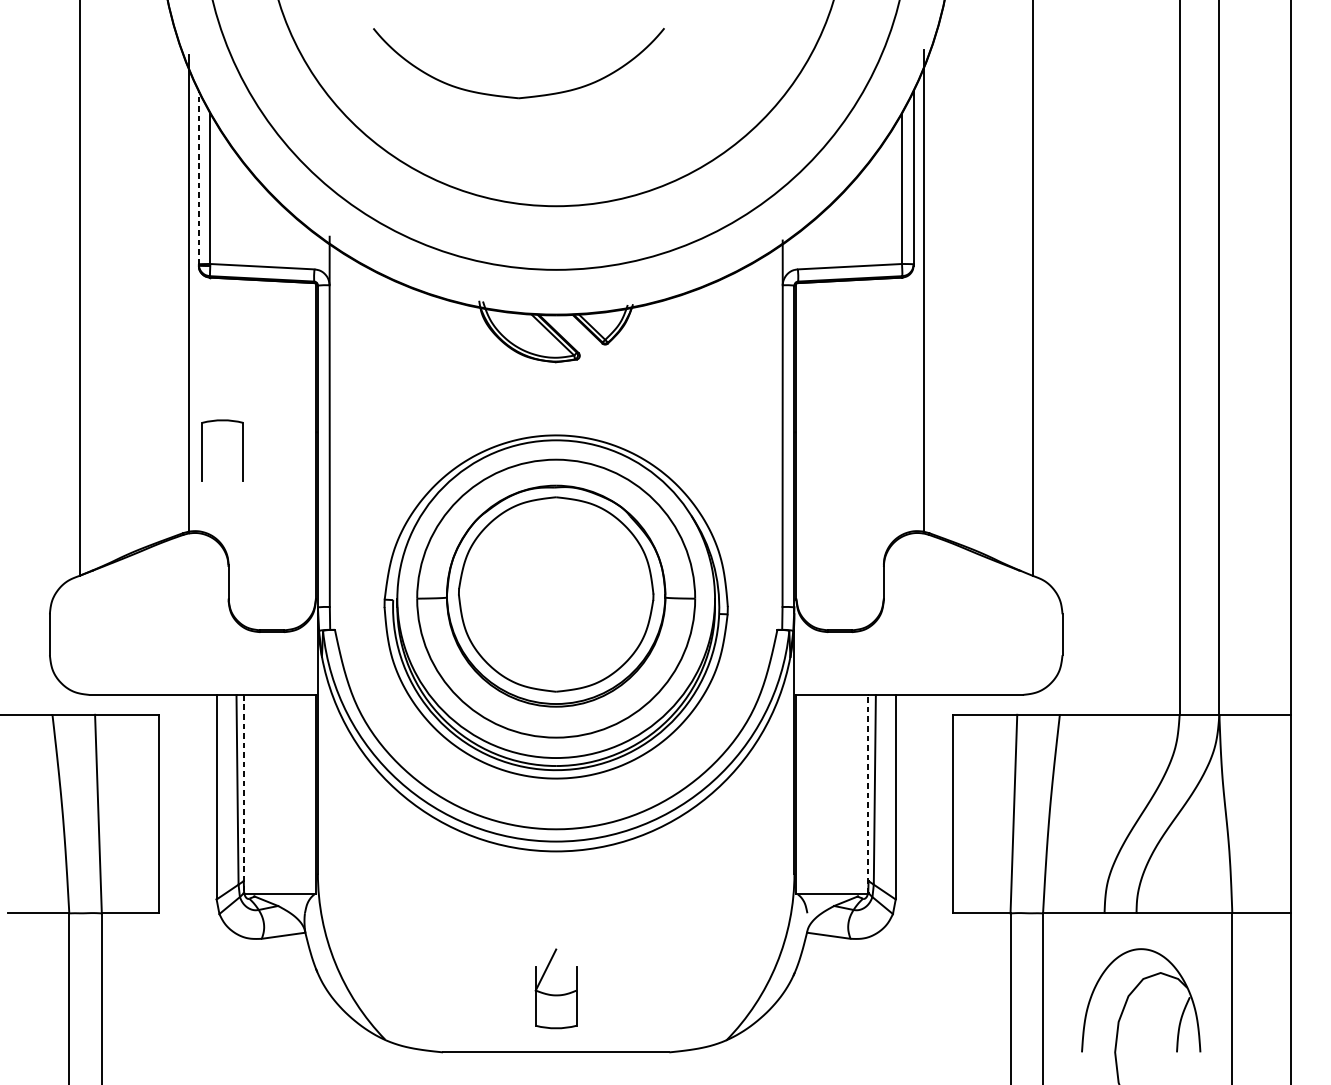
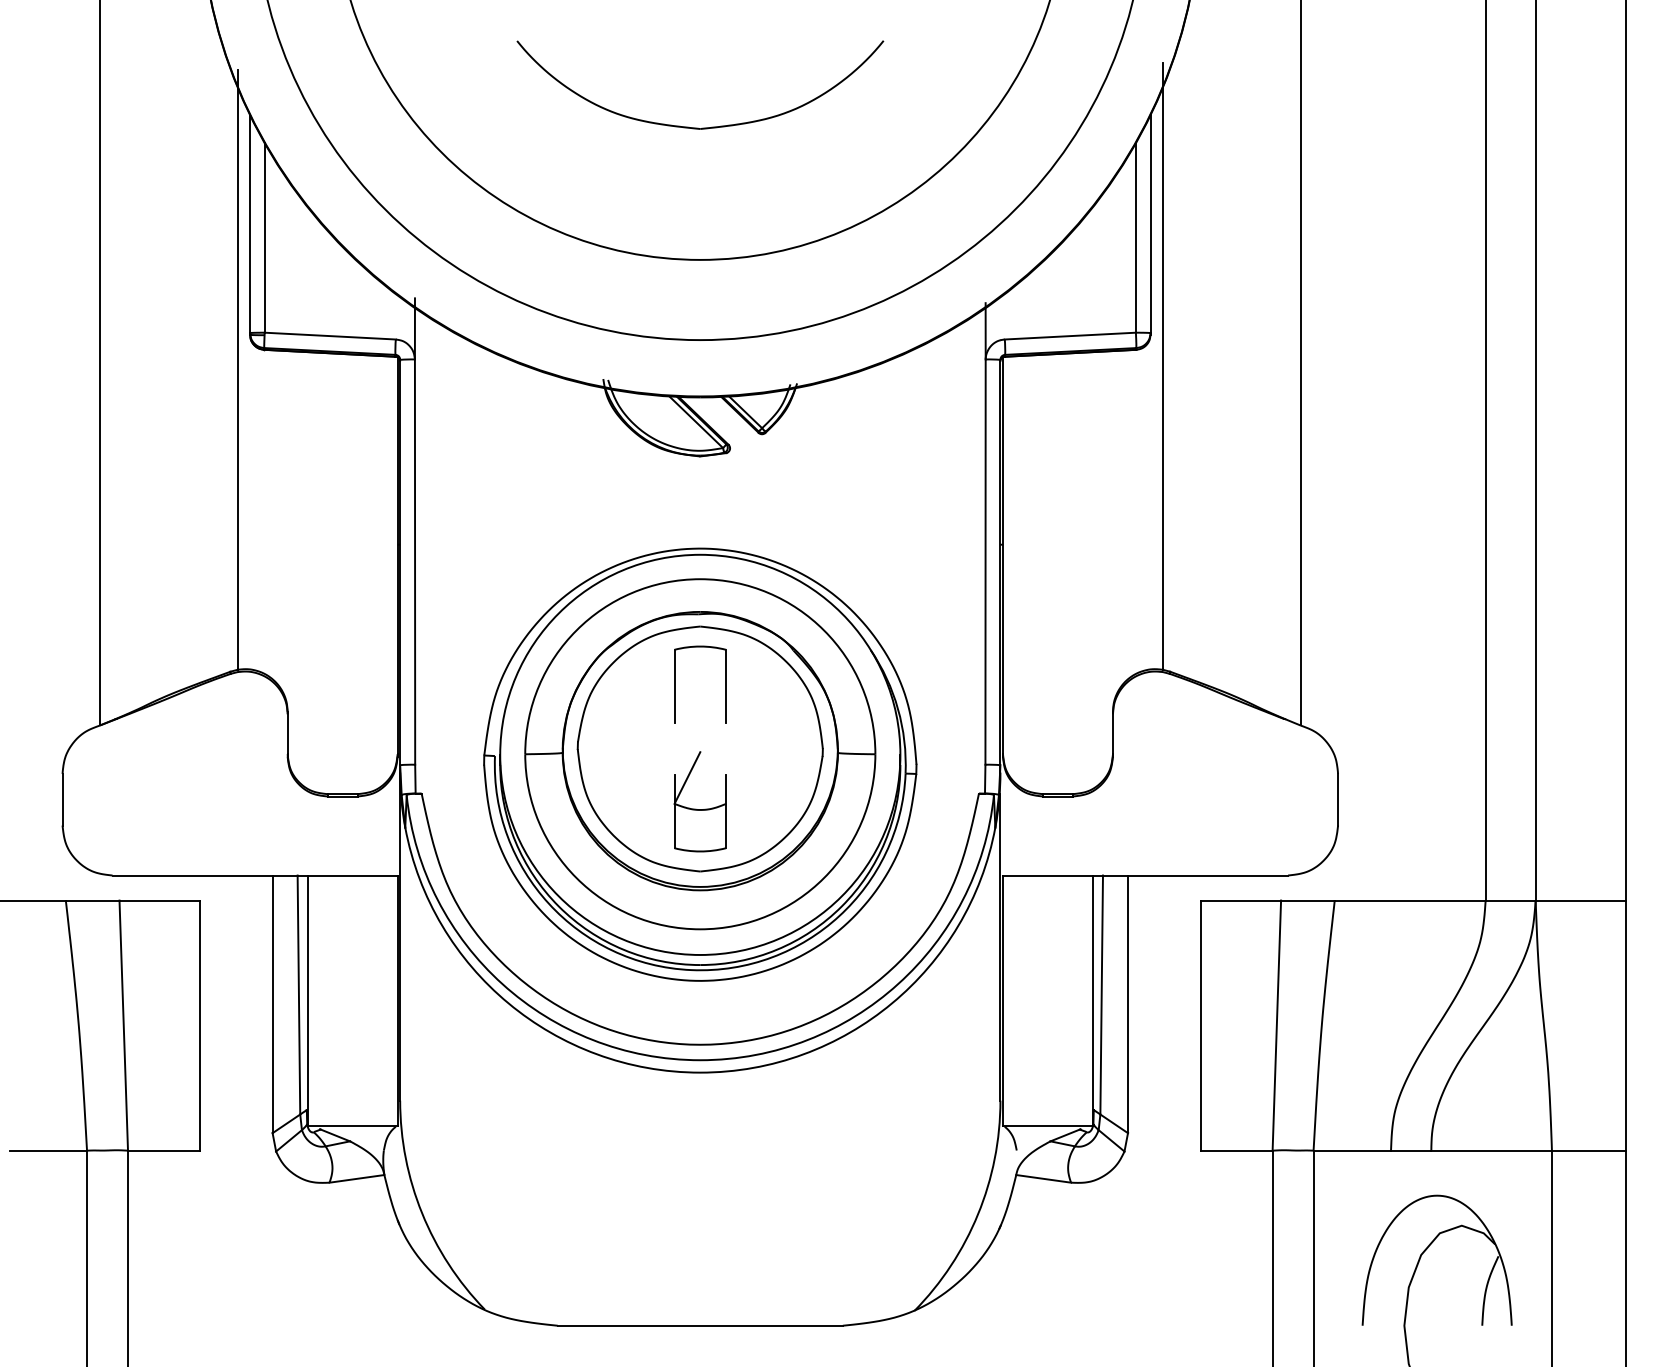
part: (517, 97) -> (698, 127), moved
line: (199, 178) -> (250, 224), dashed -> solid
part: (203, 450) -> (675, 684), moved
line: (244, 794) -> (307, 1001), dashed -> solid
line: (867, 794) -> (1092, 1000), dashed -> solid
part: (553, 994) -> (696, 808), moved

